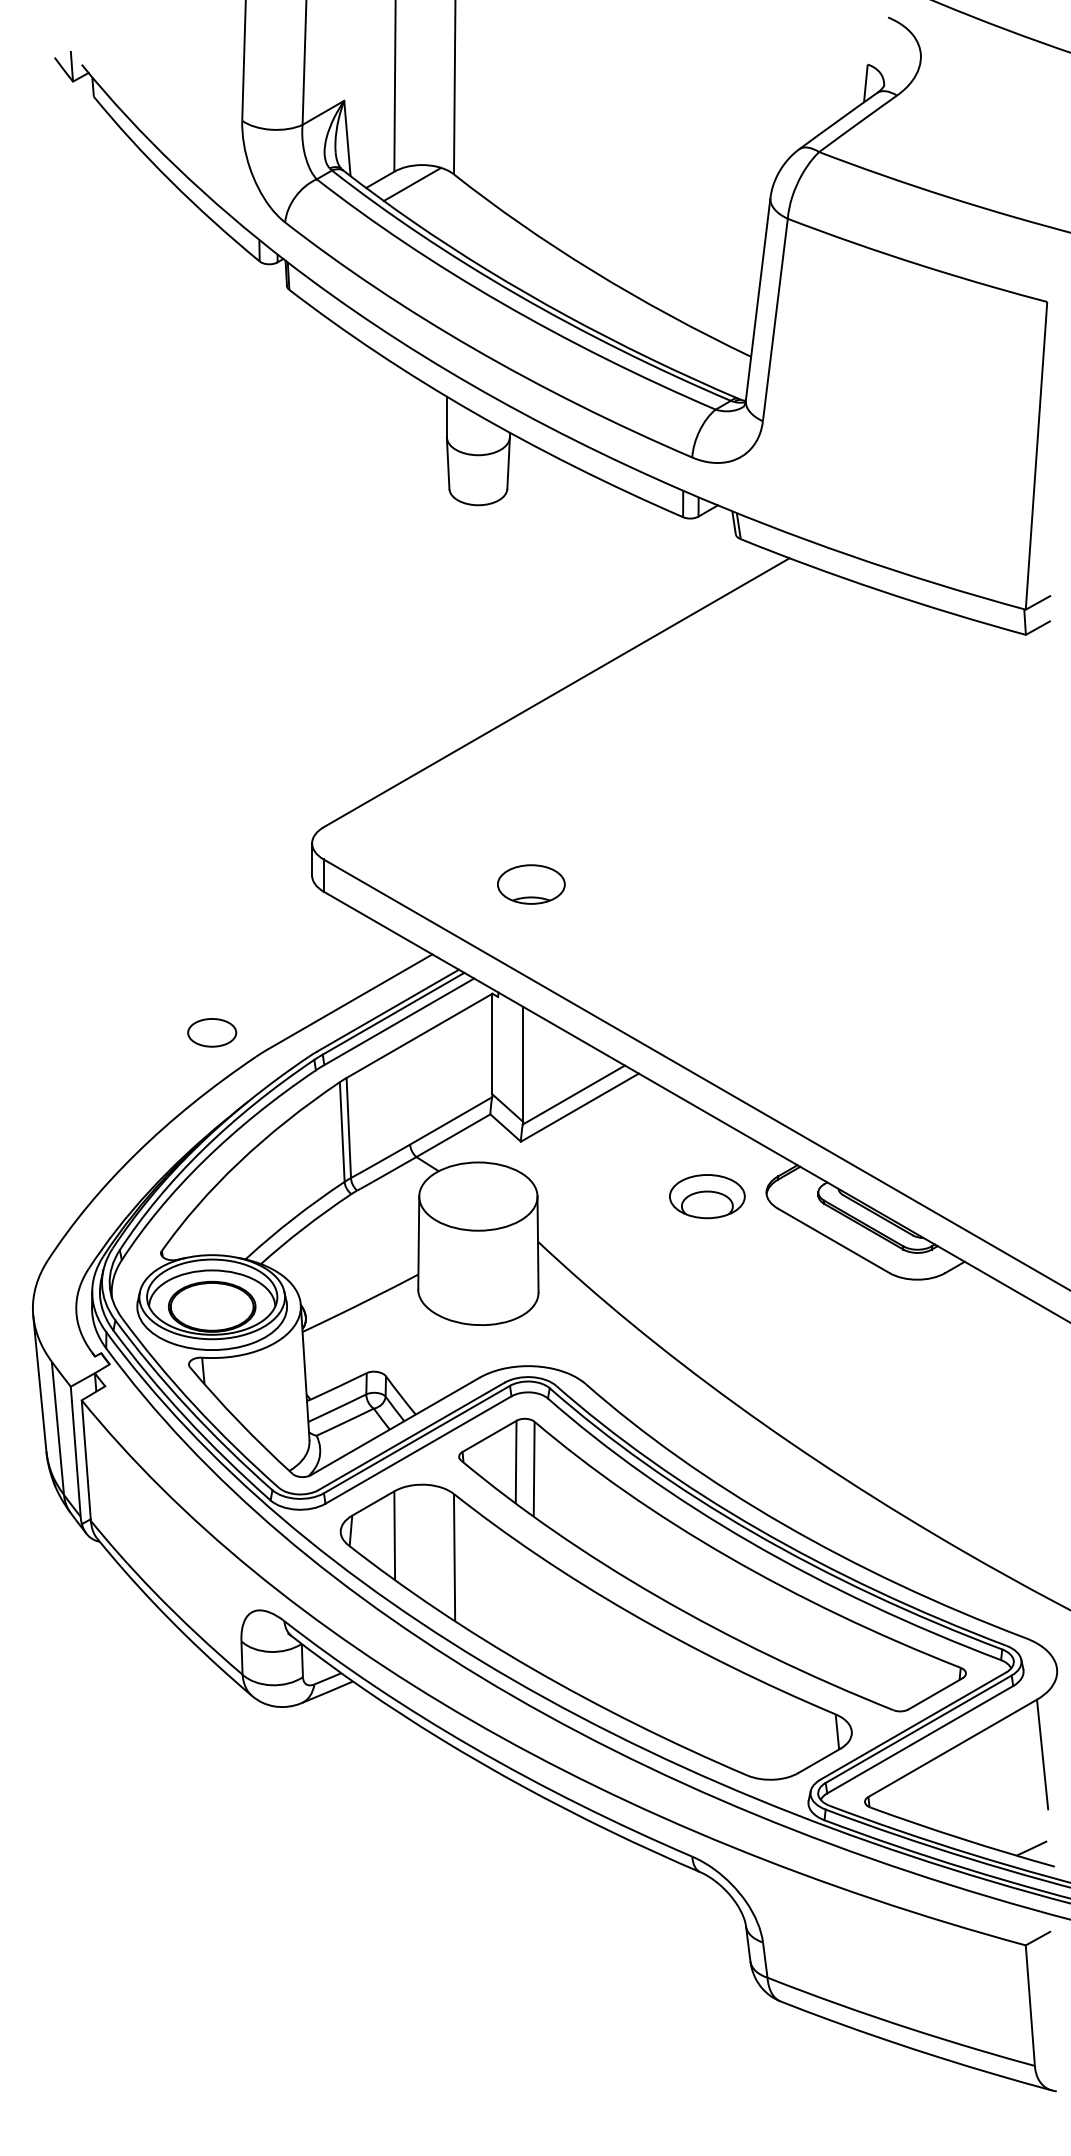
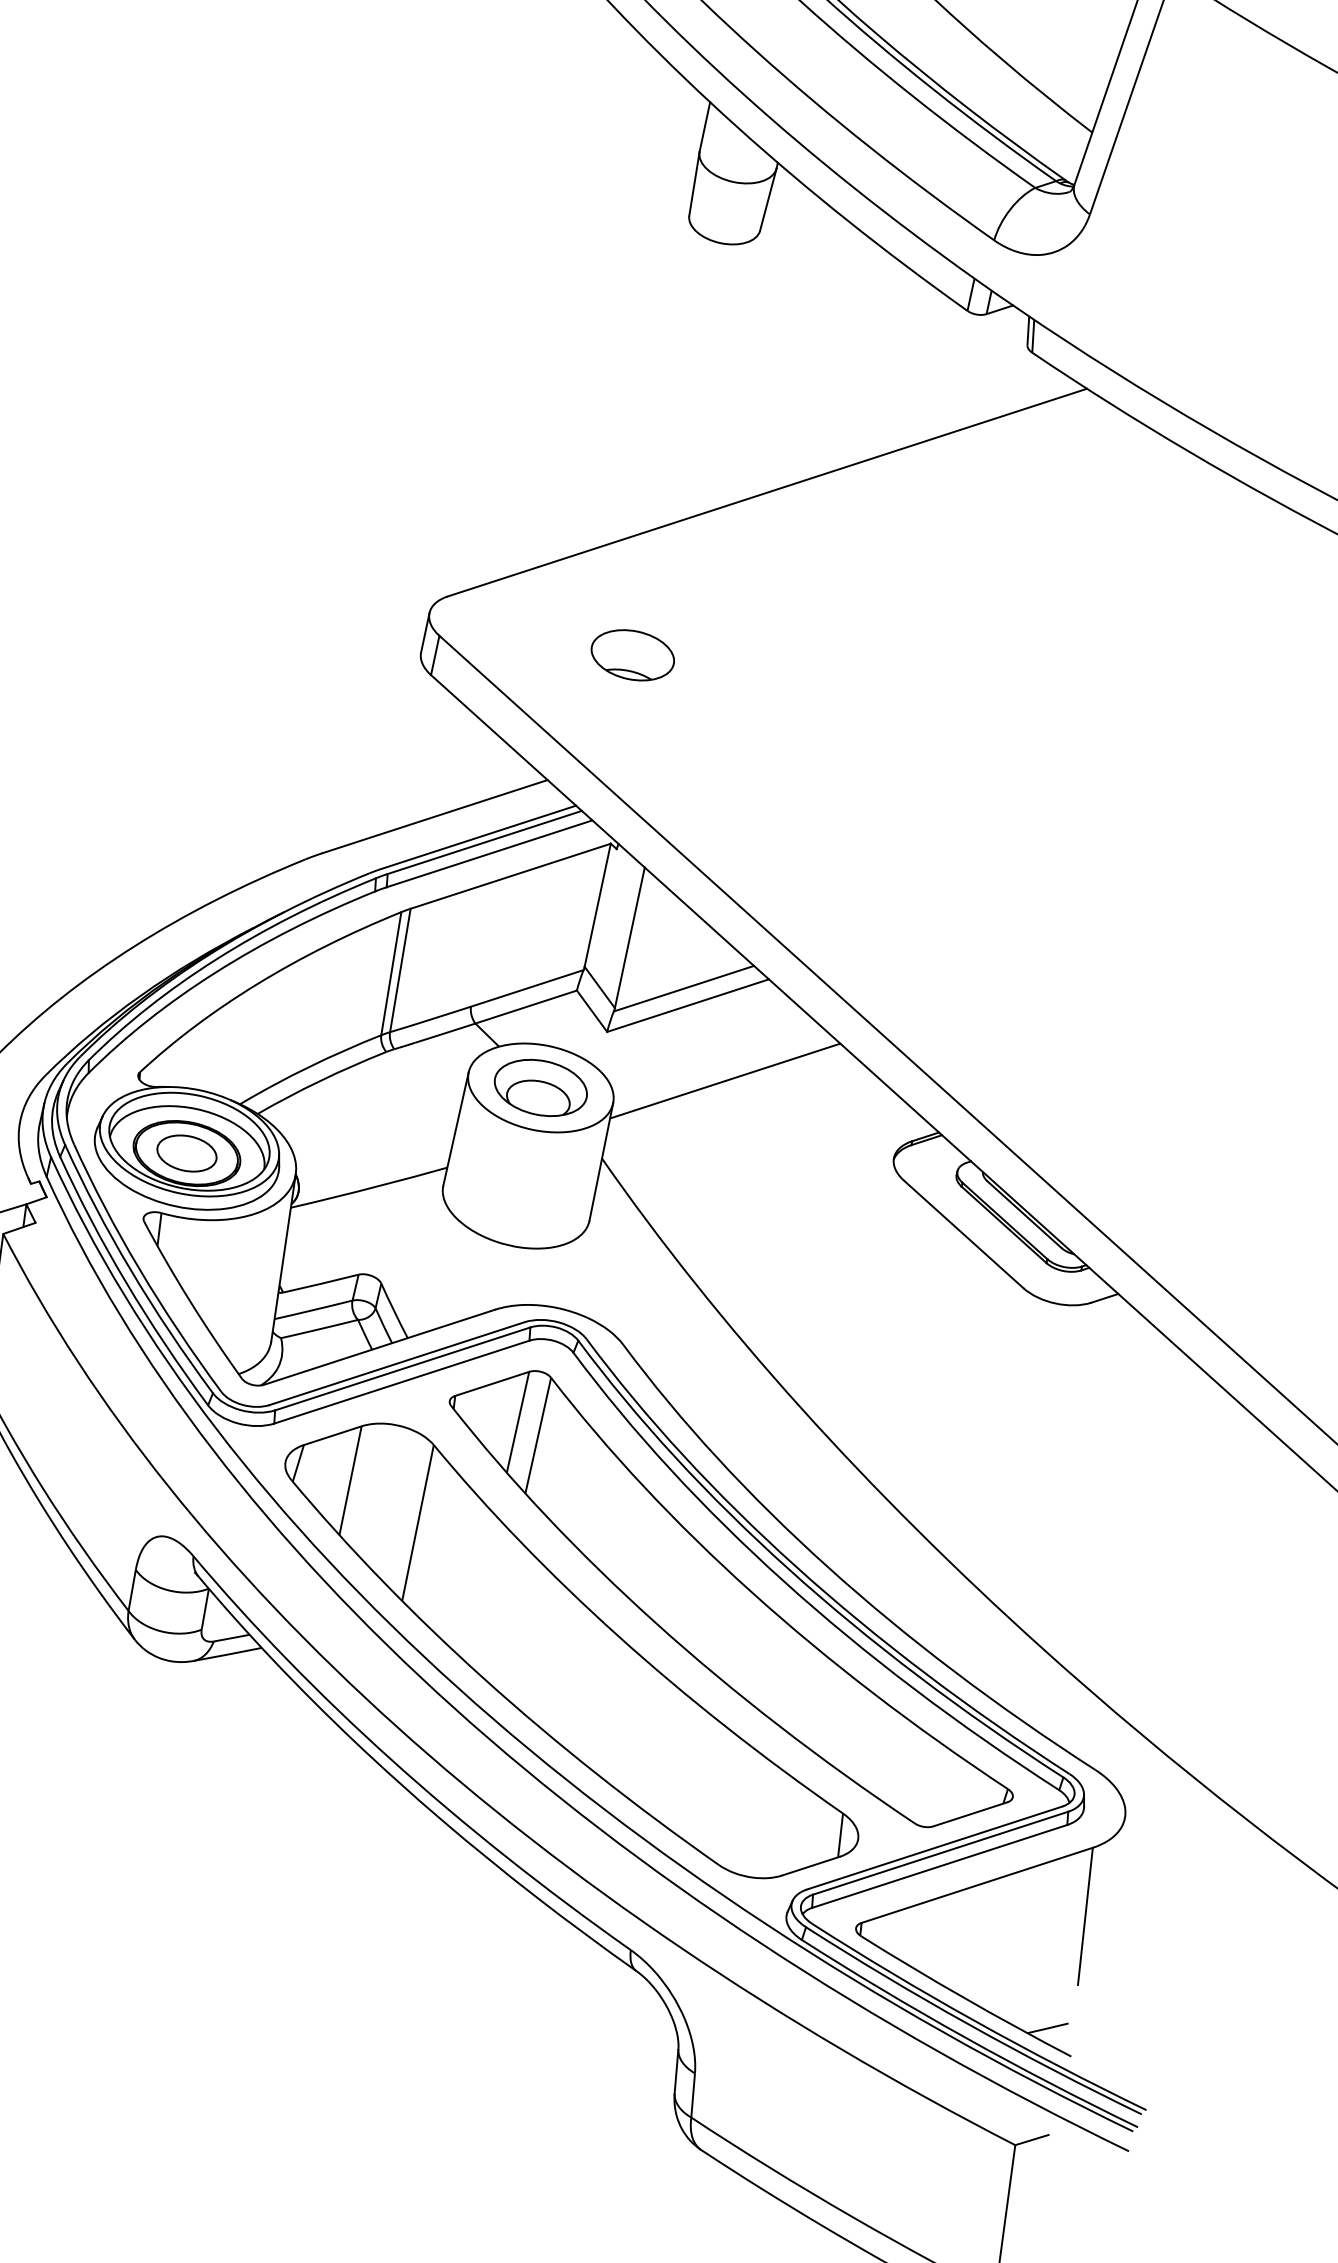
part: (531, 884) -> (633, 655), moved
part: (212, 1032) -> (187, 1153), moved
line: (621, 1160) -> (725, 1081), added
part: (707, 1196) -> (541, 1087), moved

